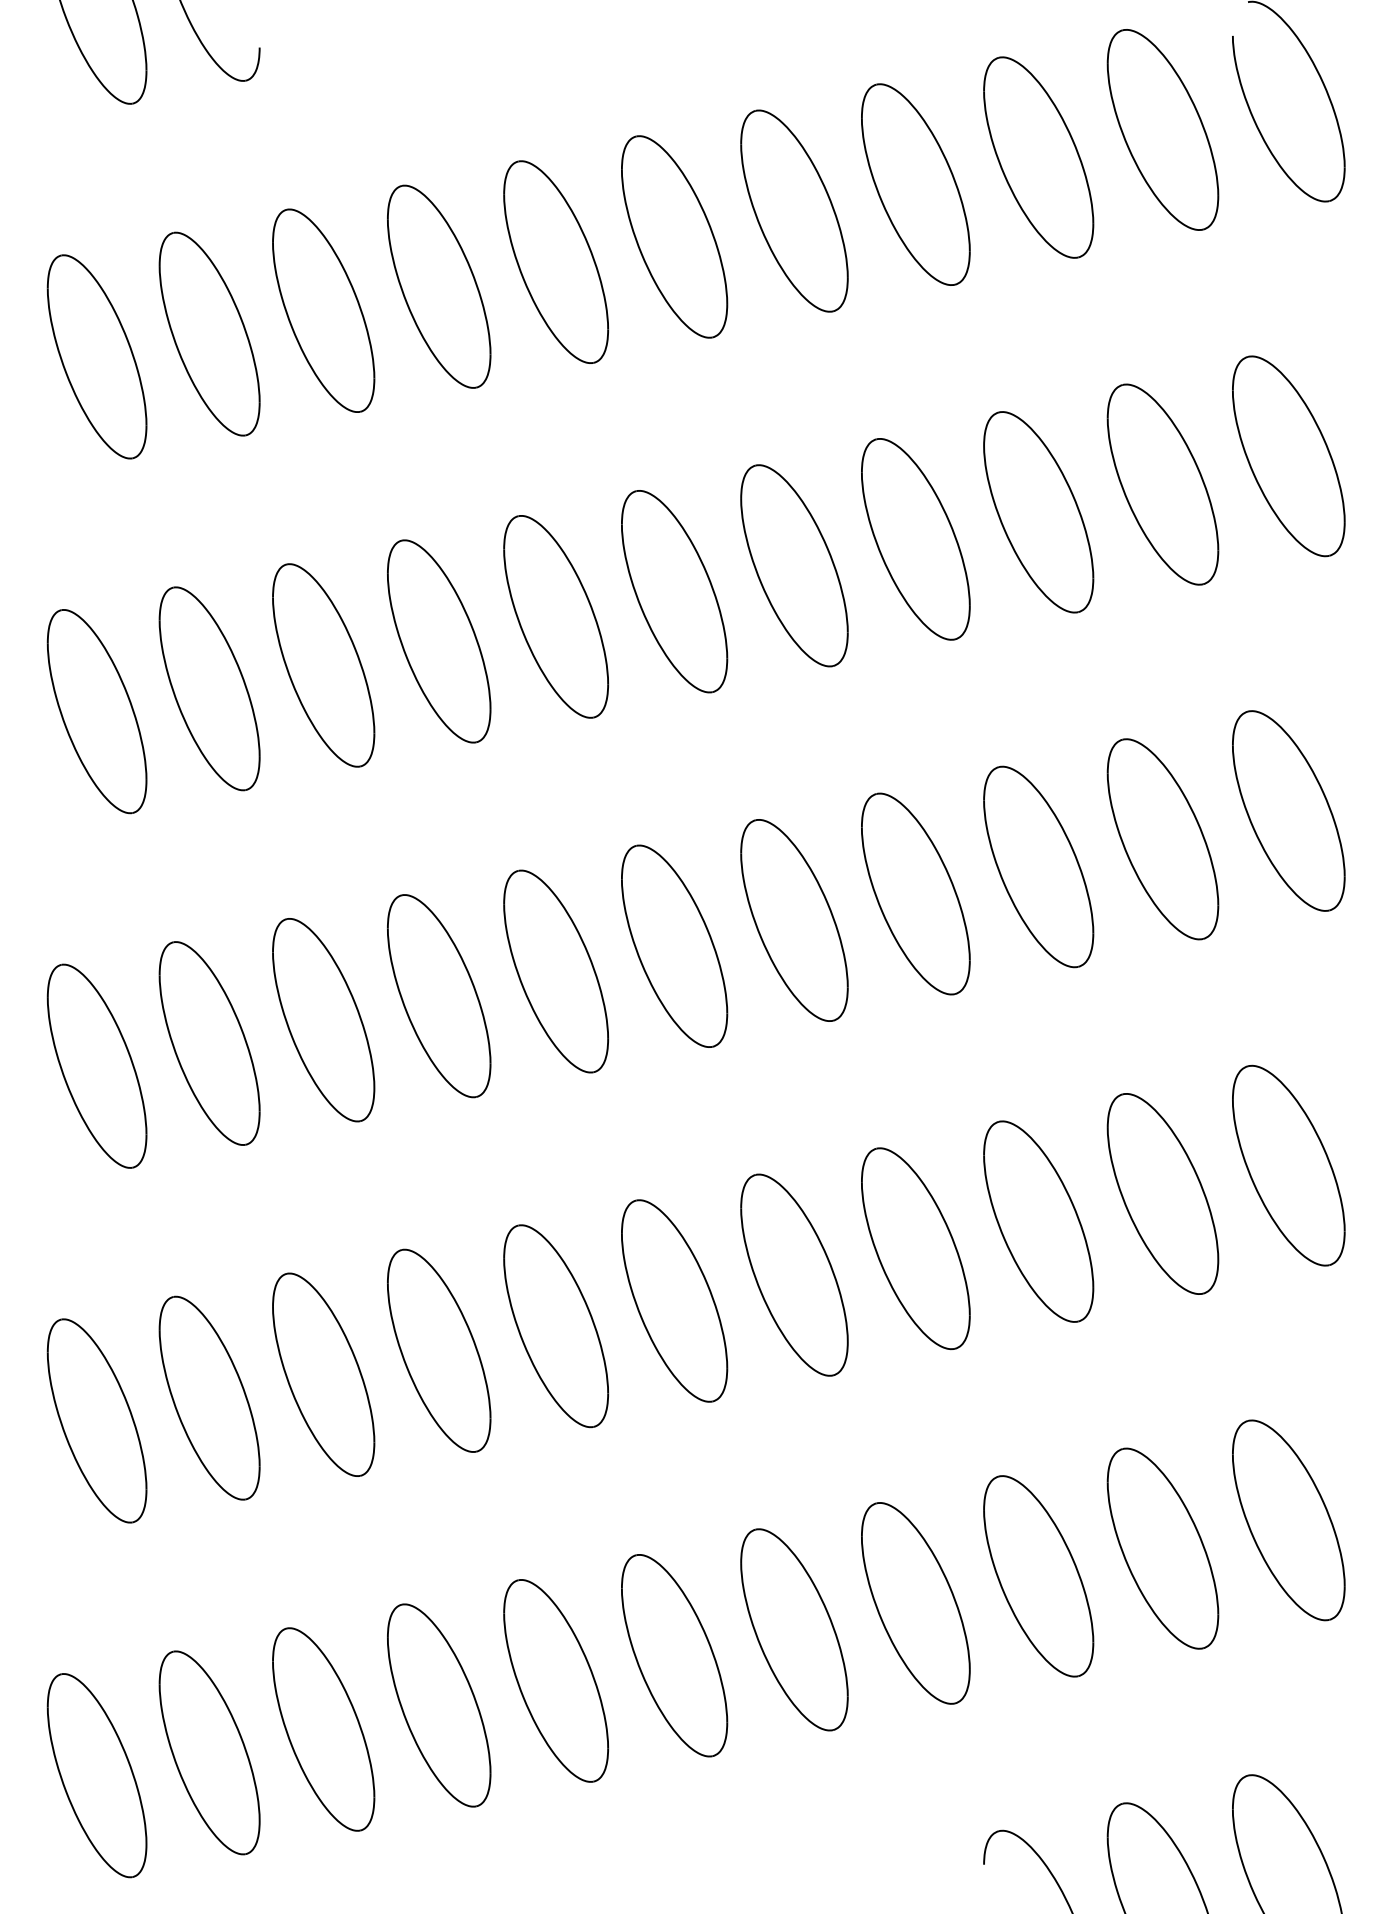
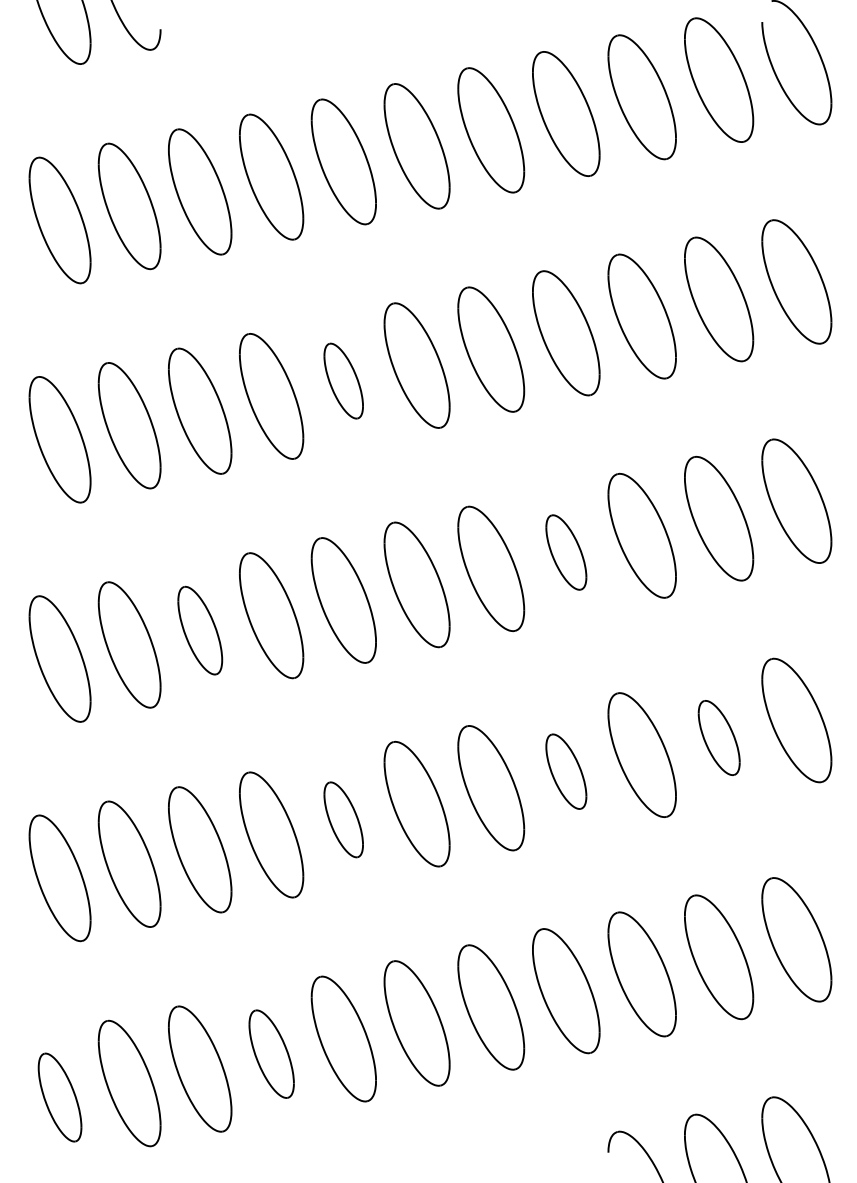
part: (555, 615) -> (343, 380), size x0.6
part: (916, 893) -> (566, 552), size x0.6
part: (324, 1020) -> (200, 630), size x0.7
part: (1163, 1193) -> (719, 737), size x0.6
part: (916, 1248) -> (566, 771), size x0.6
part: (555, 1325) -> (343, 819), size x0.6
part: (439, 1704) -> (271, 1053), size x0.7
part: (96, 1775) -> (59, 1097), size x0.7

